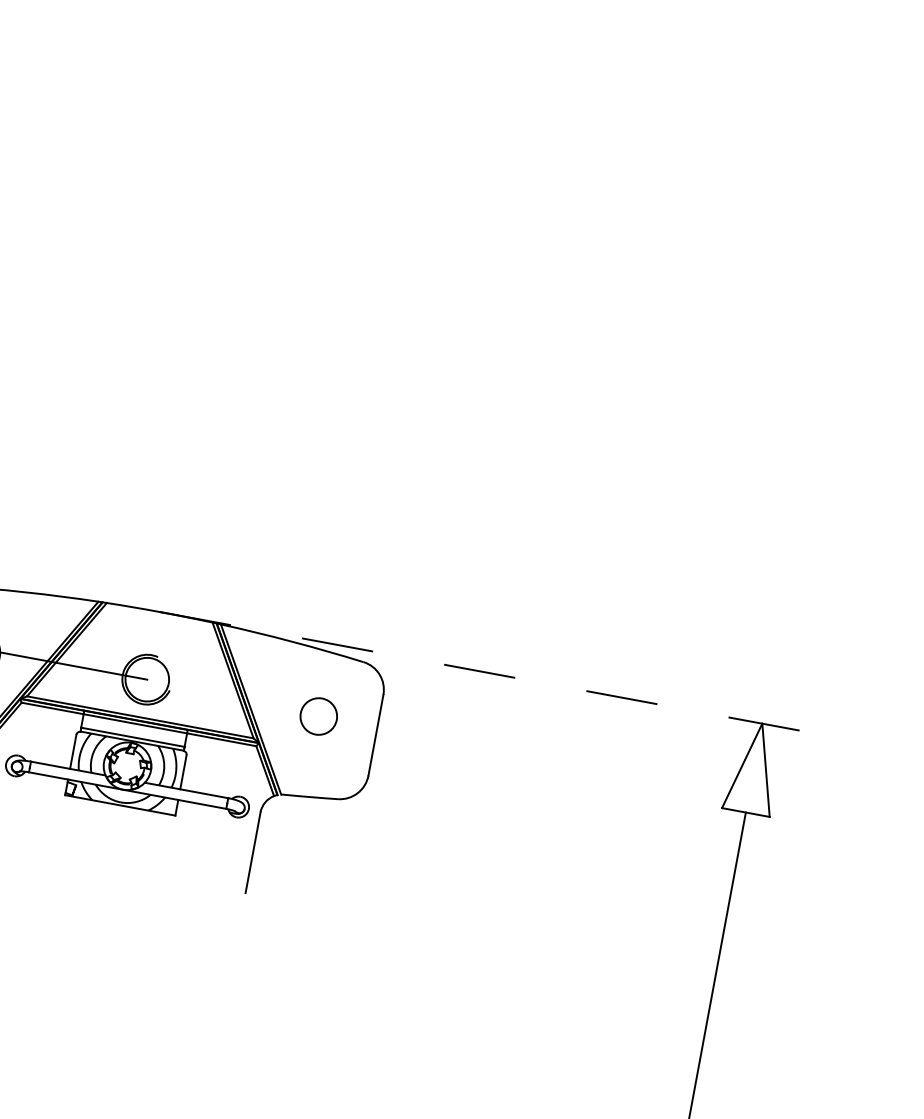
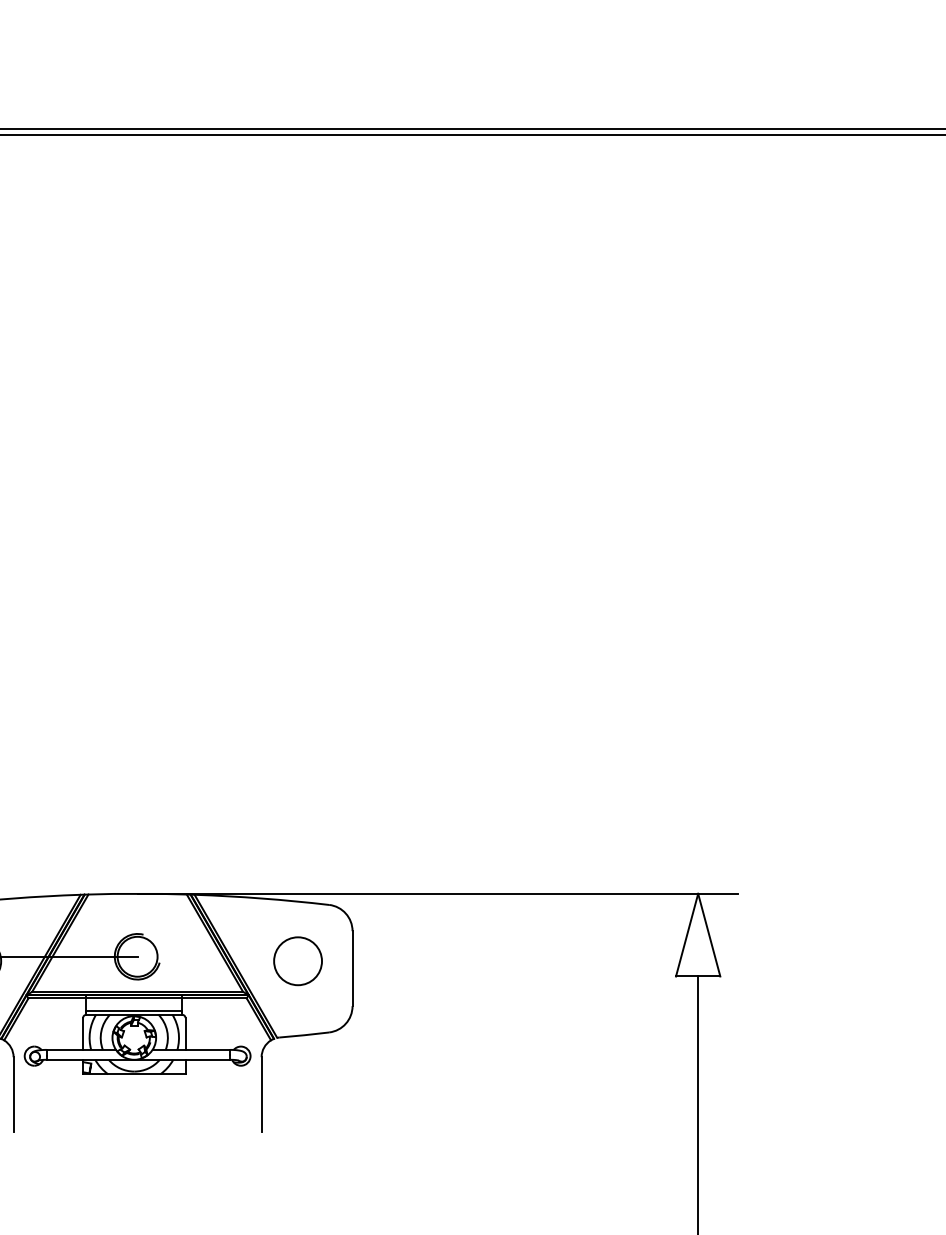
line: (483, 671) -> (438, 893), dashed -> solid
circle: (318, 716) -> (297, 961), size x1.43

